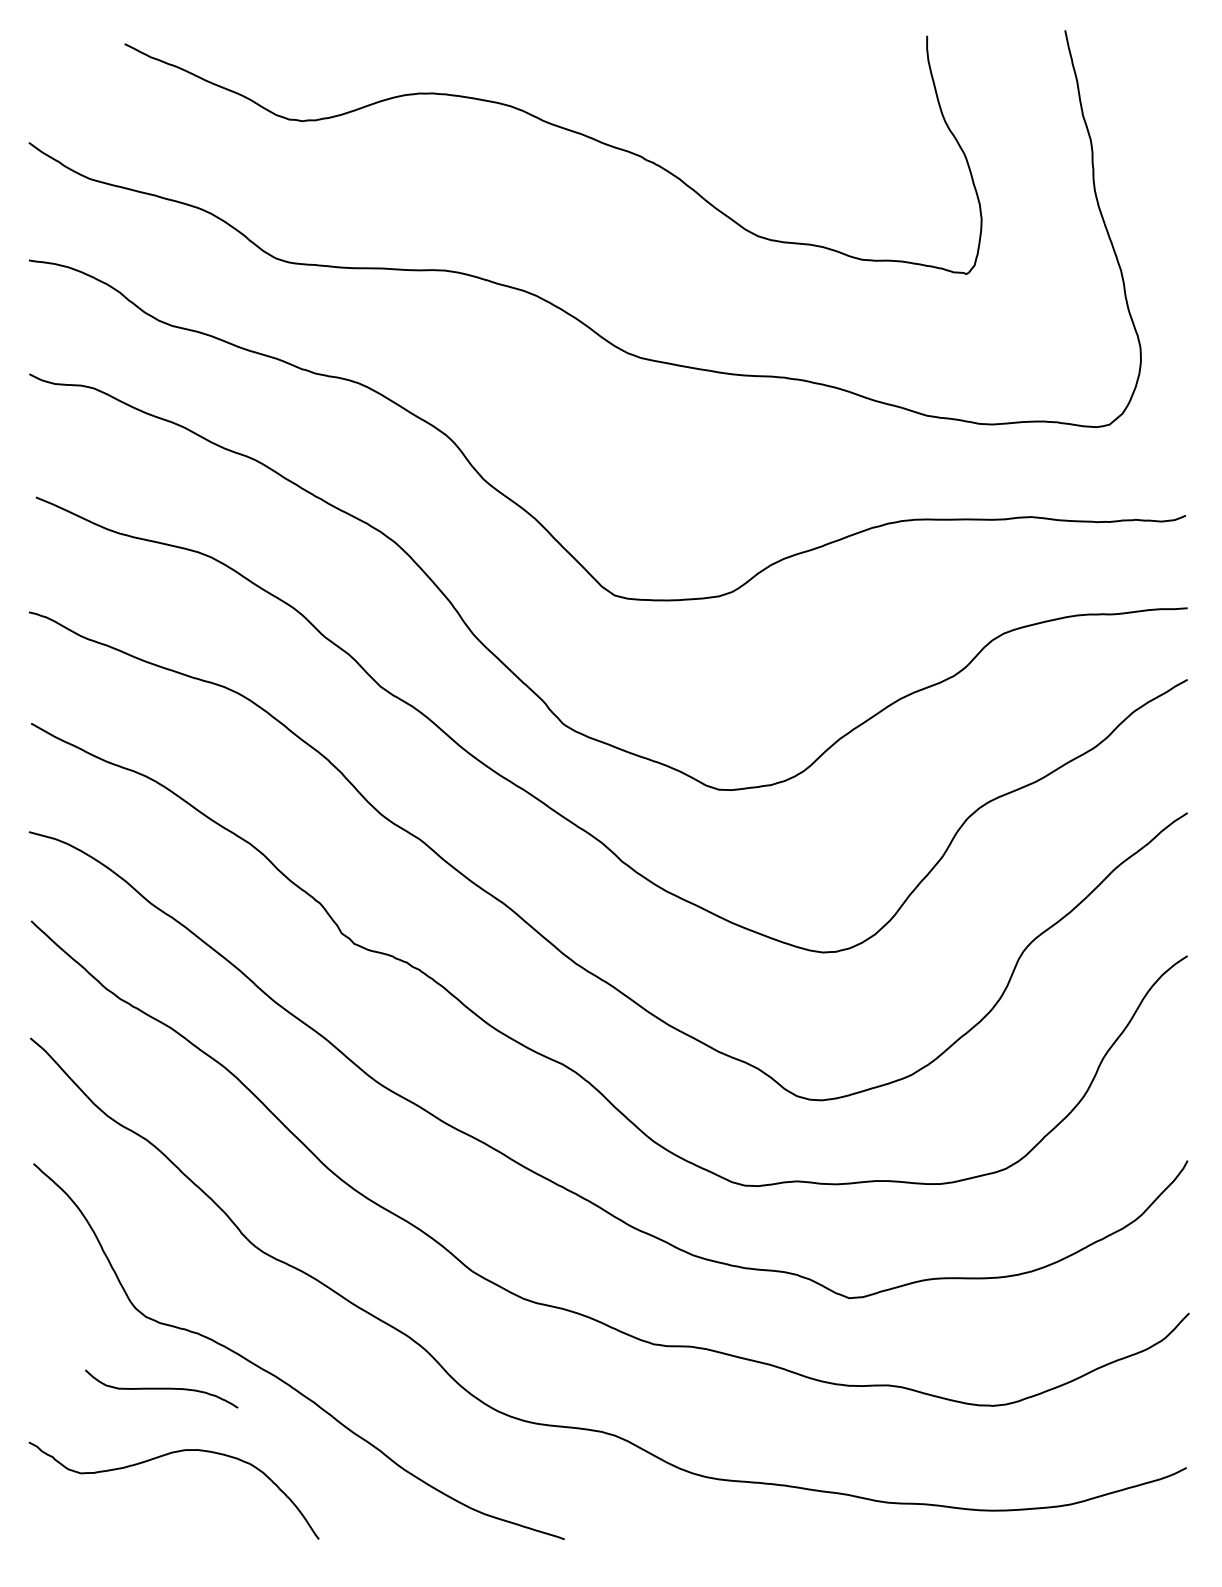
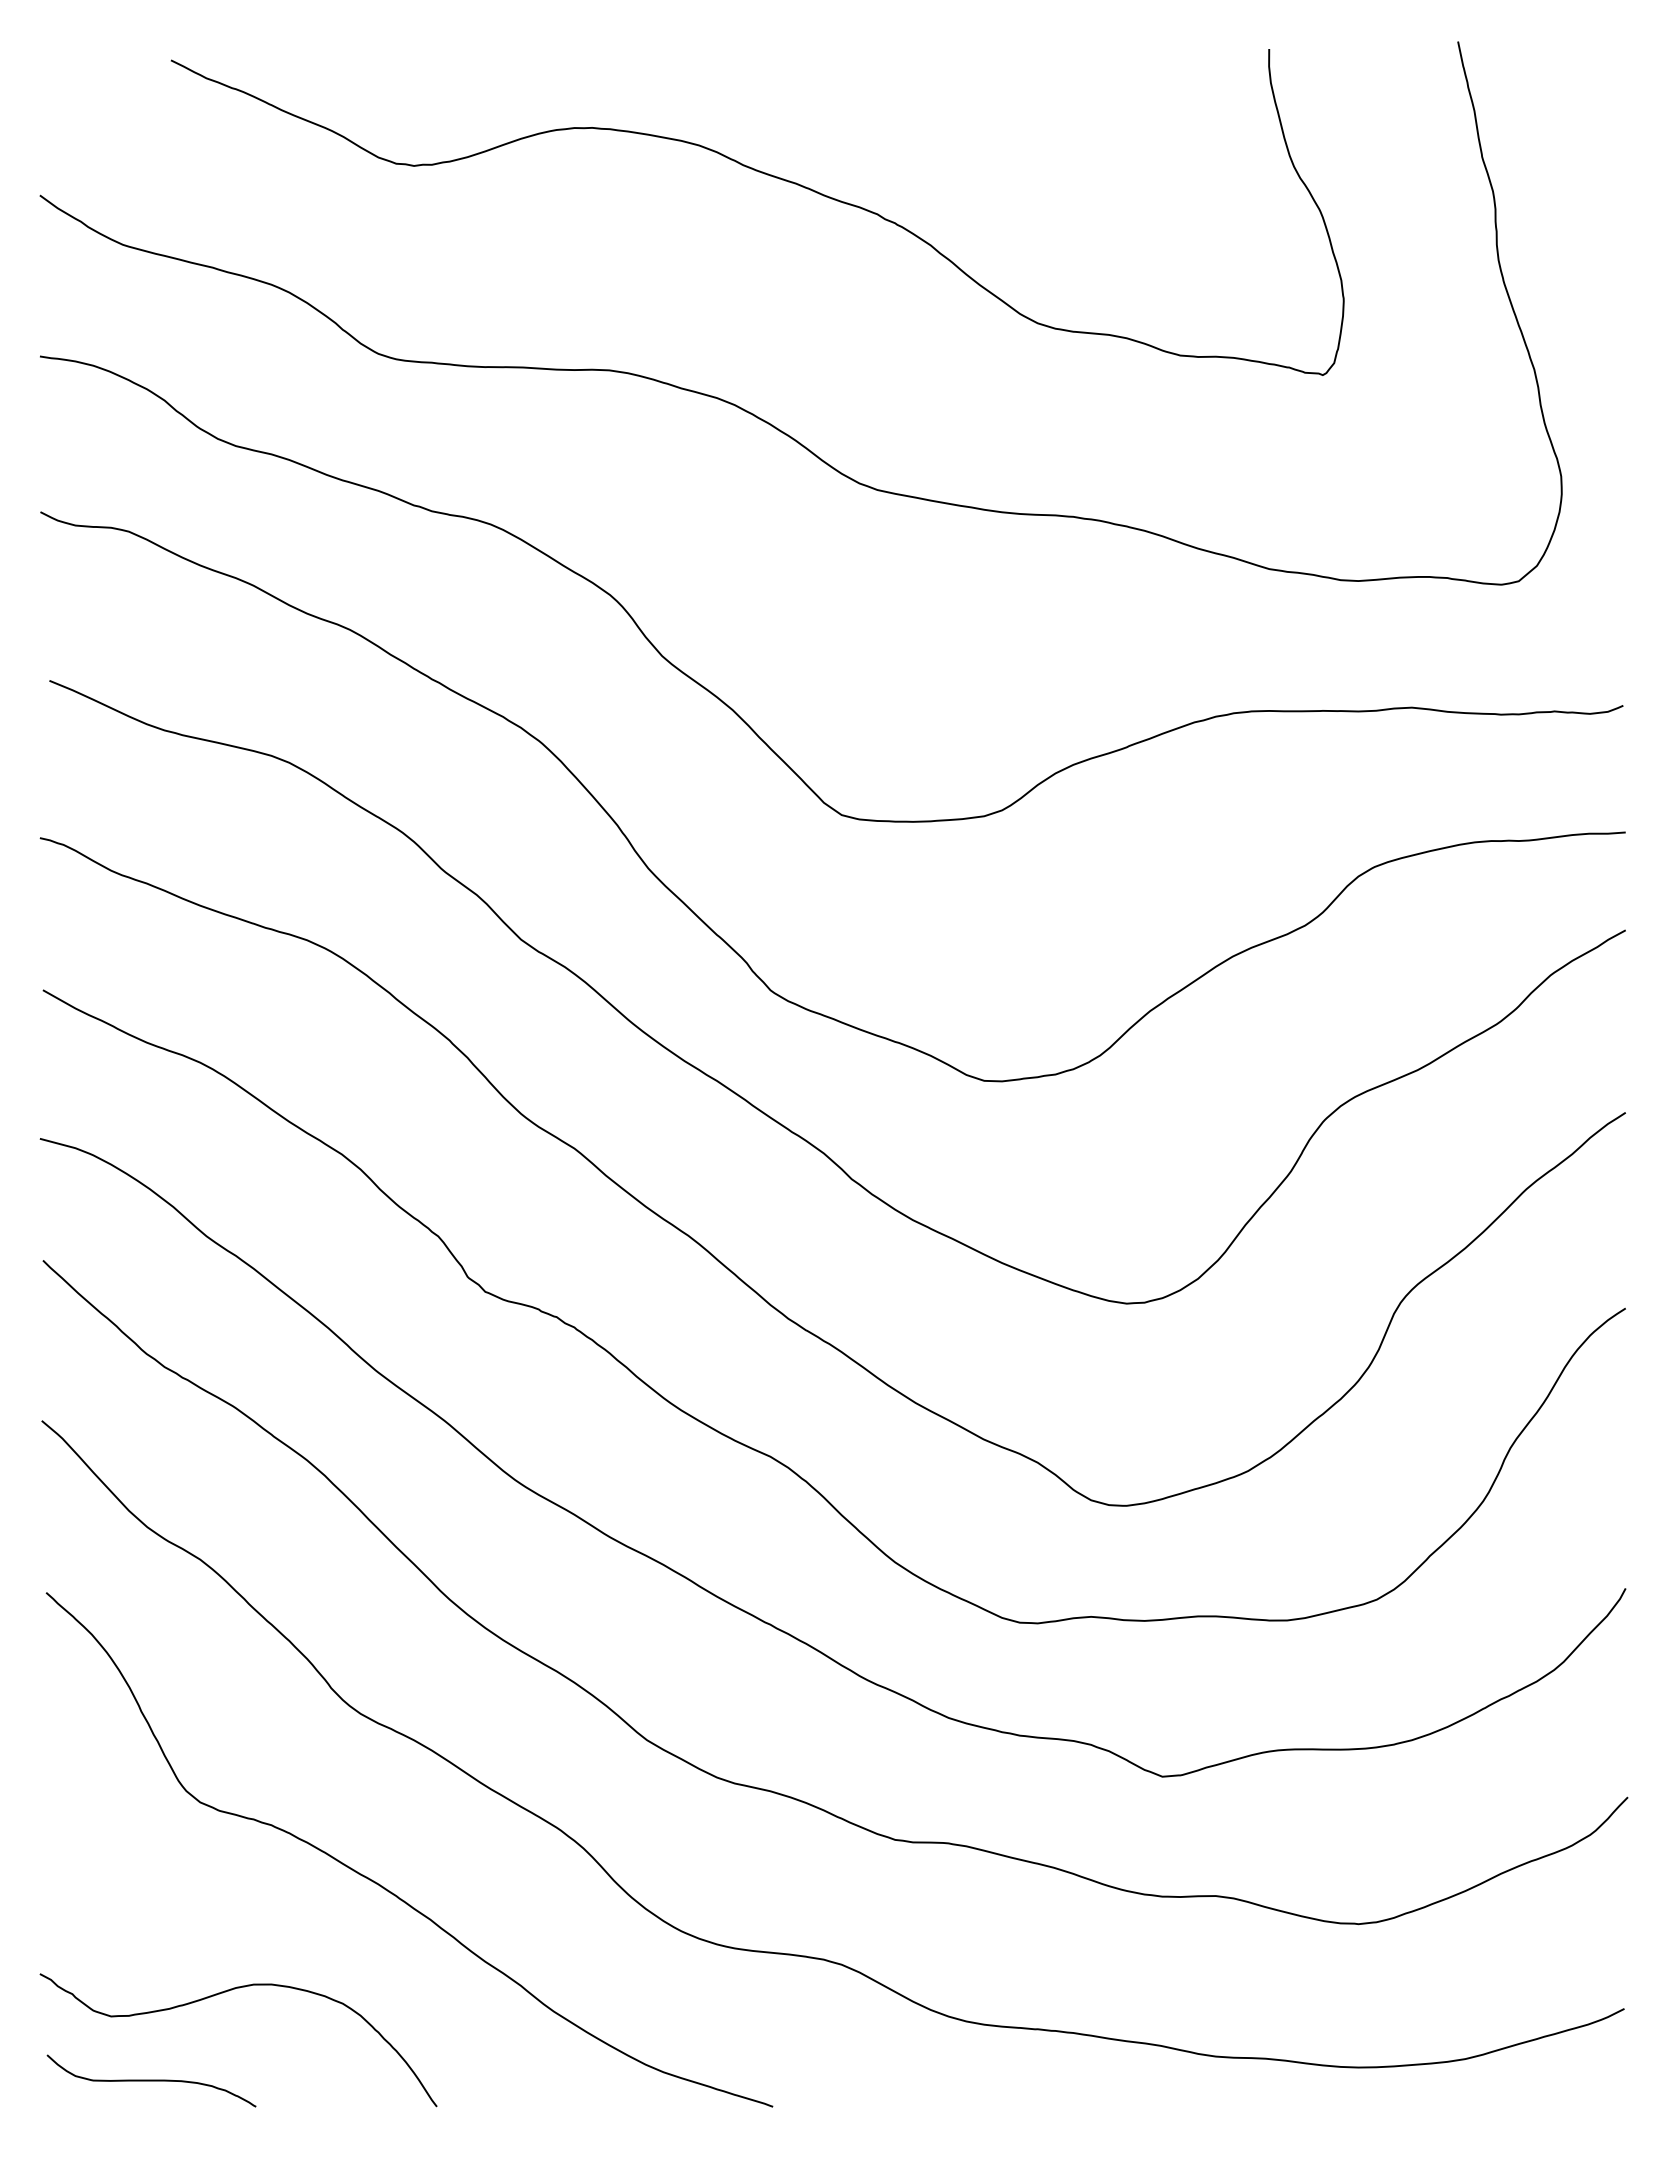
curve: (161, 1388) -> (151, 2080), moved

